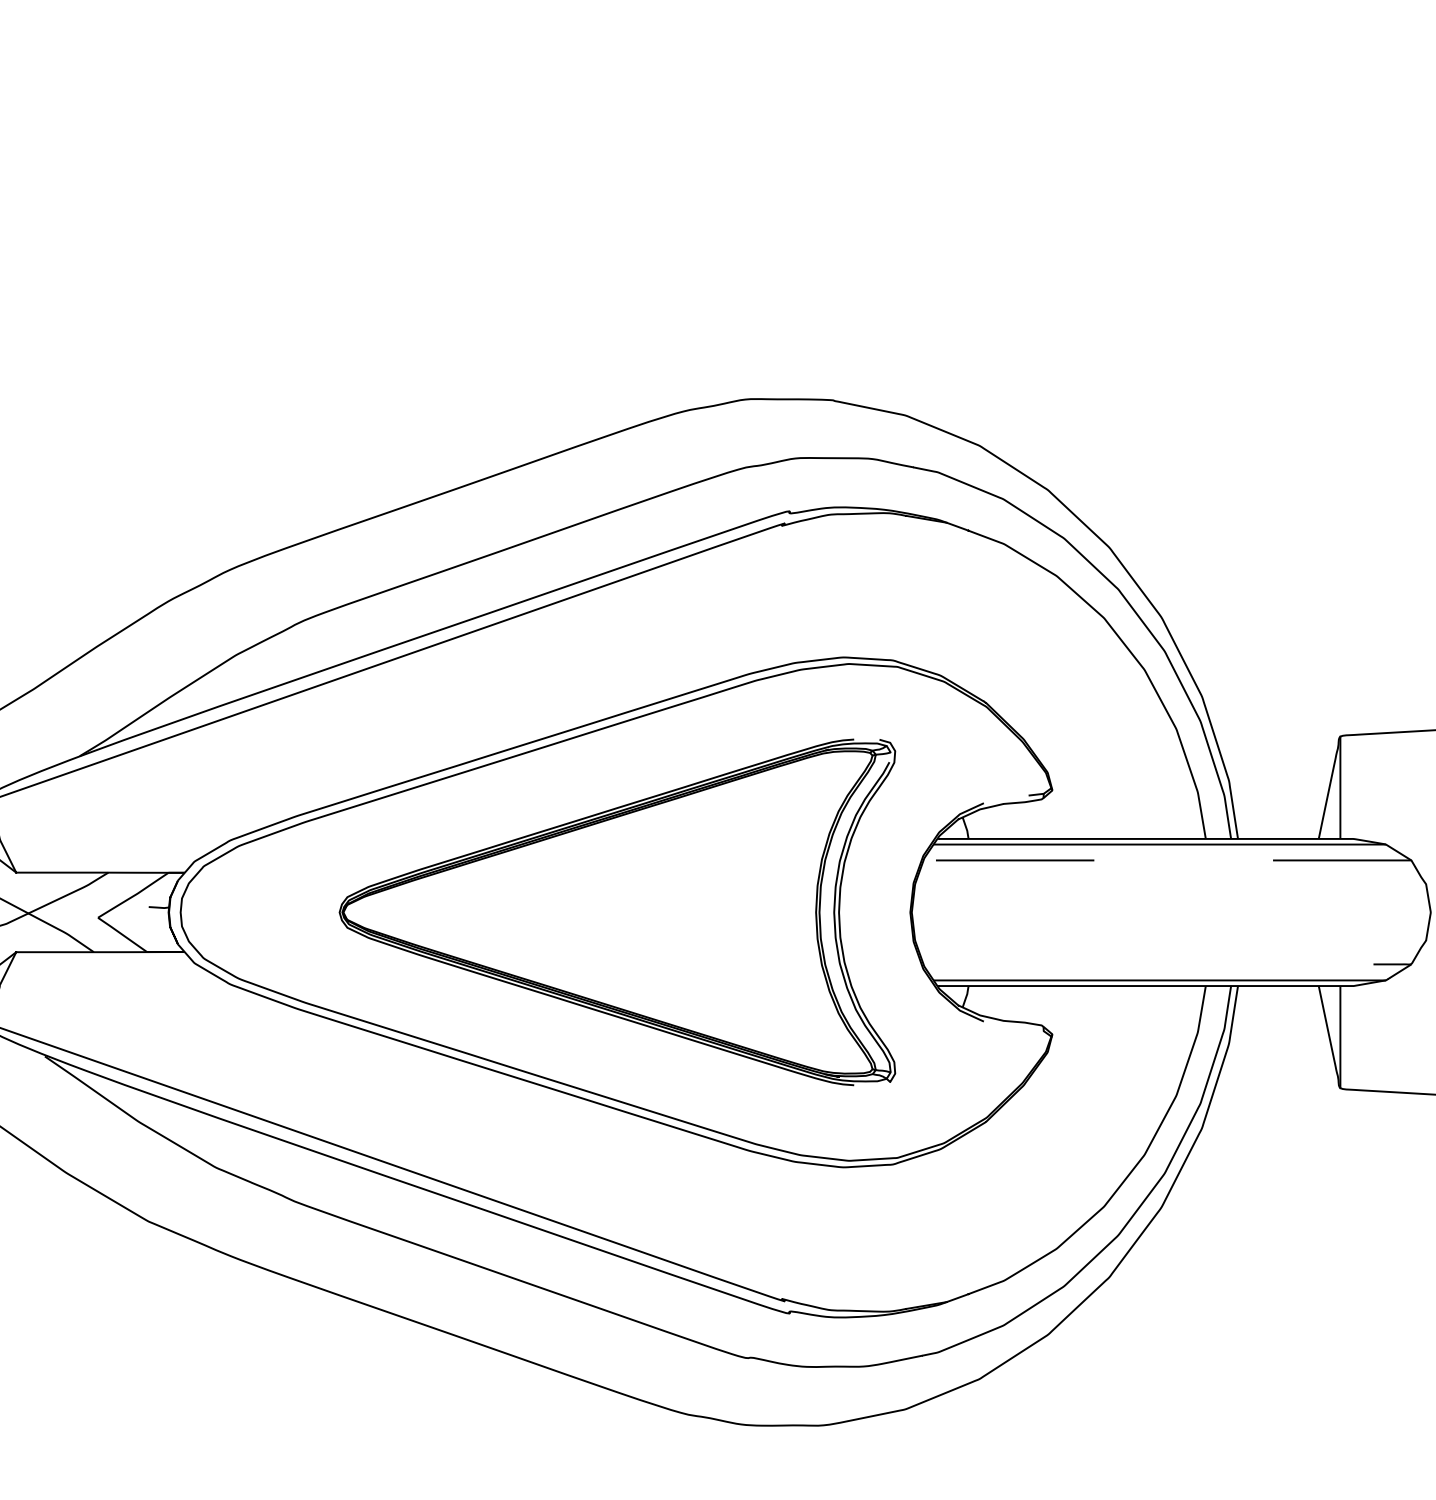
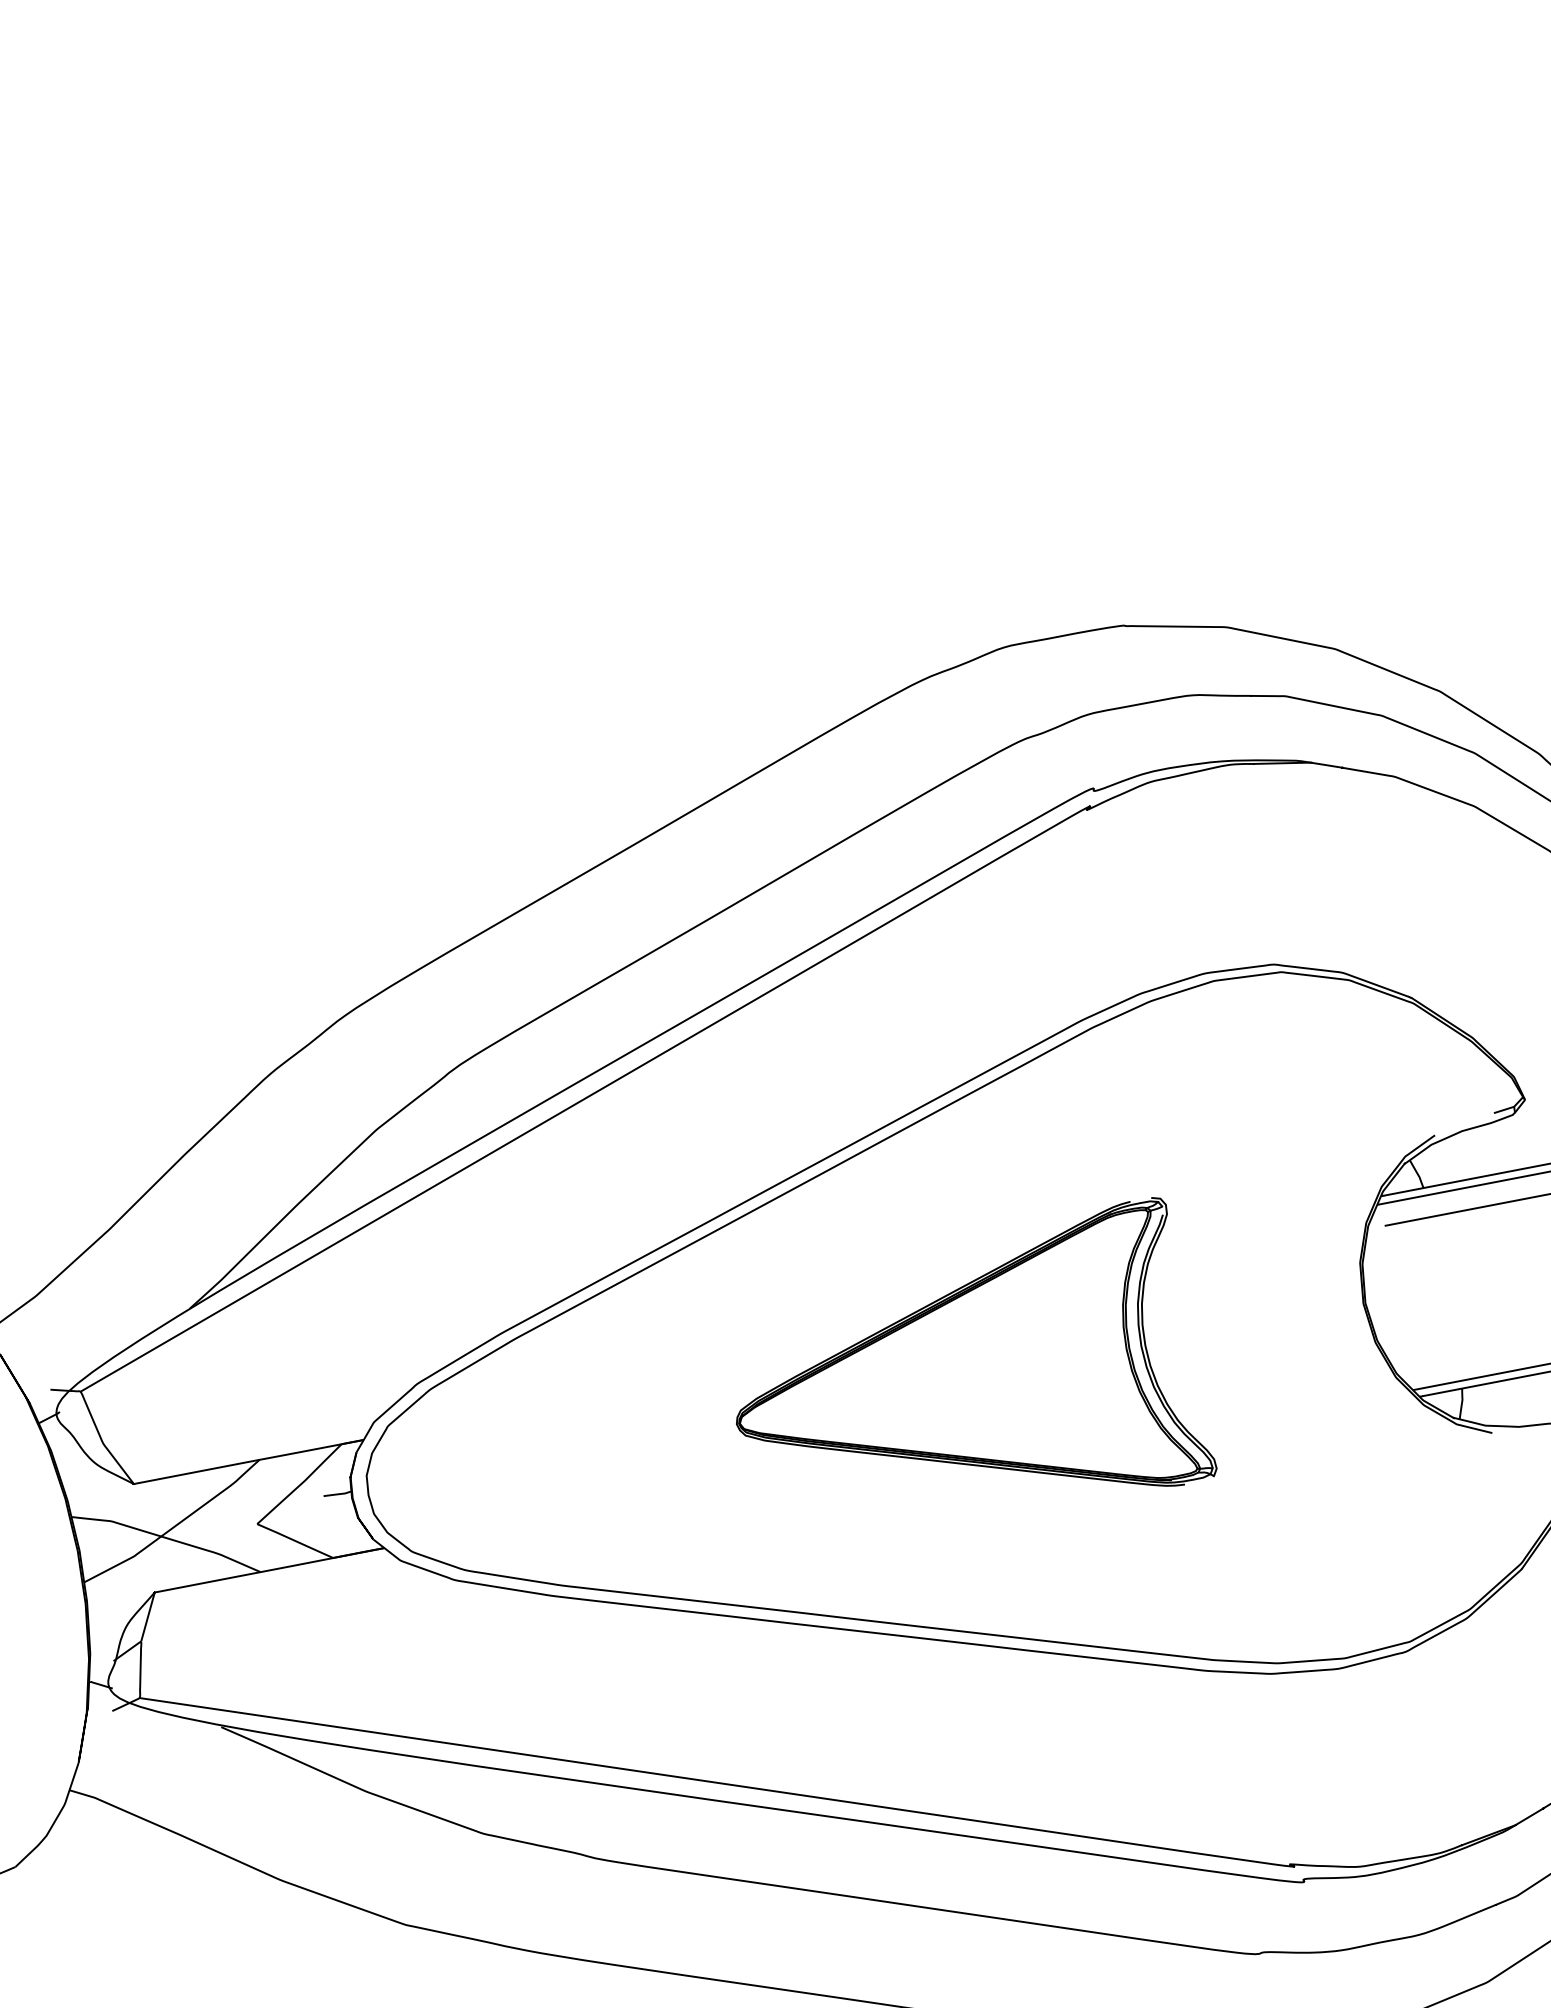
part: (617, 912) -> (964, 1380), size x0.6

